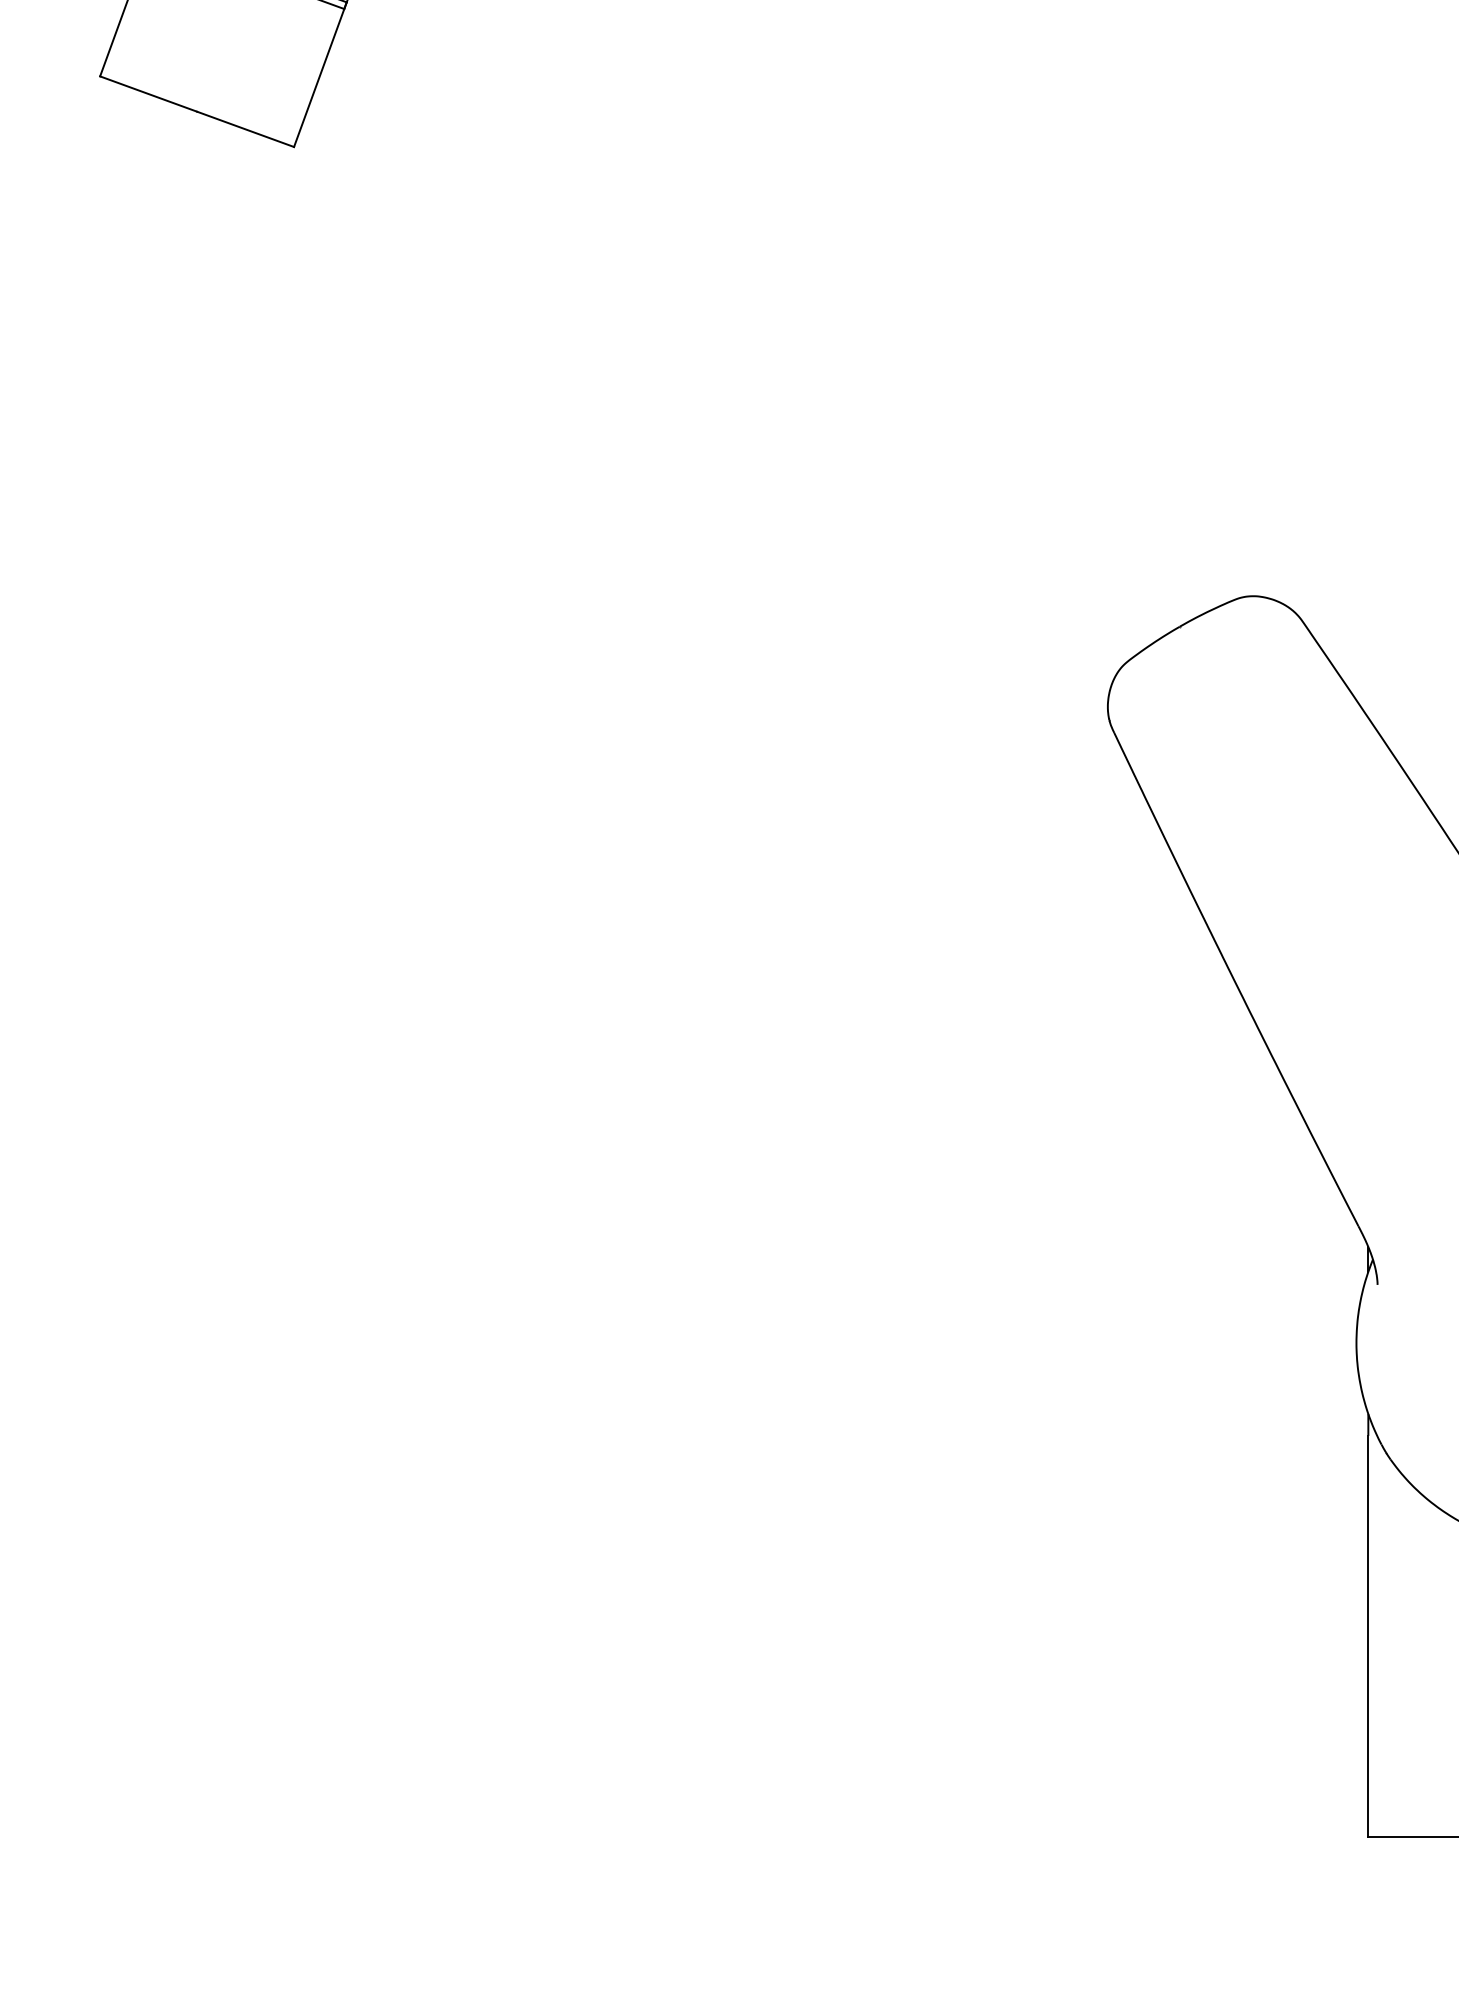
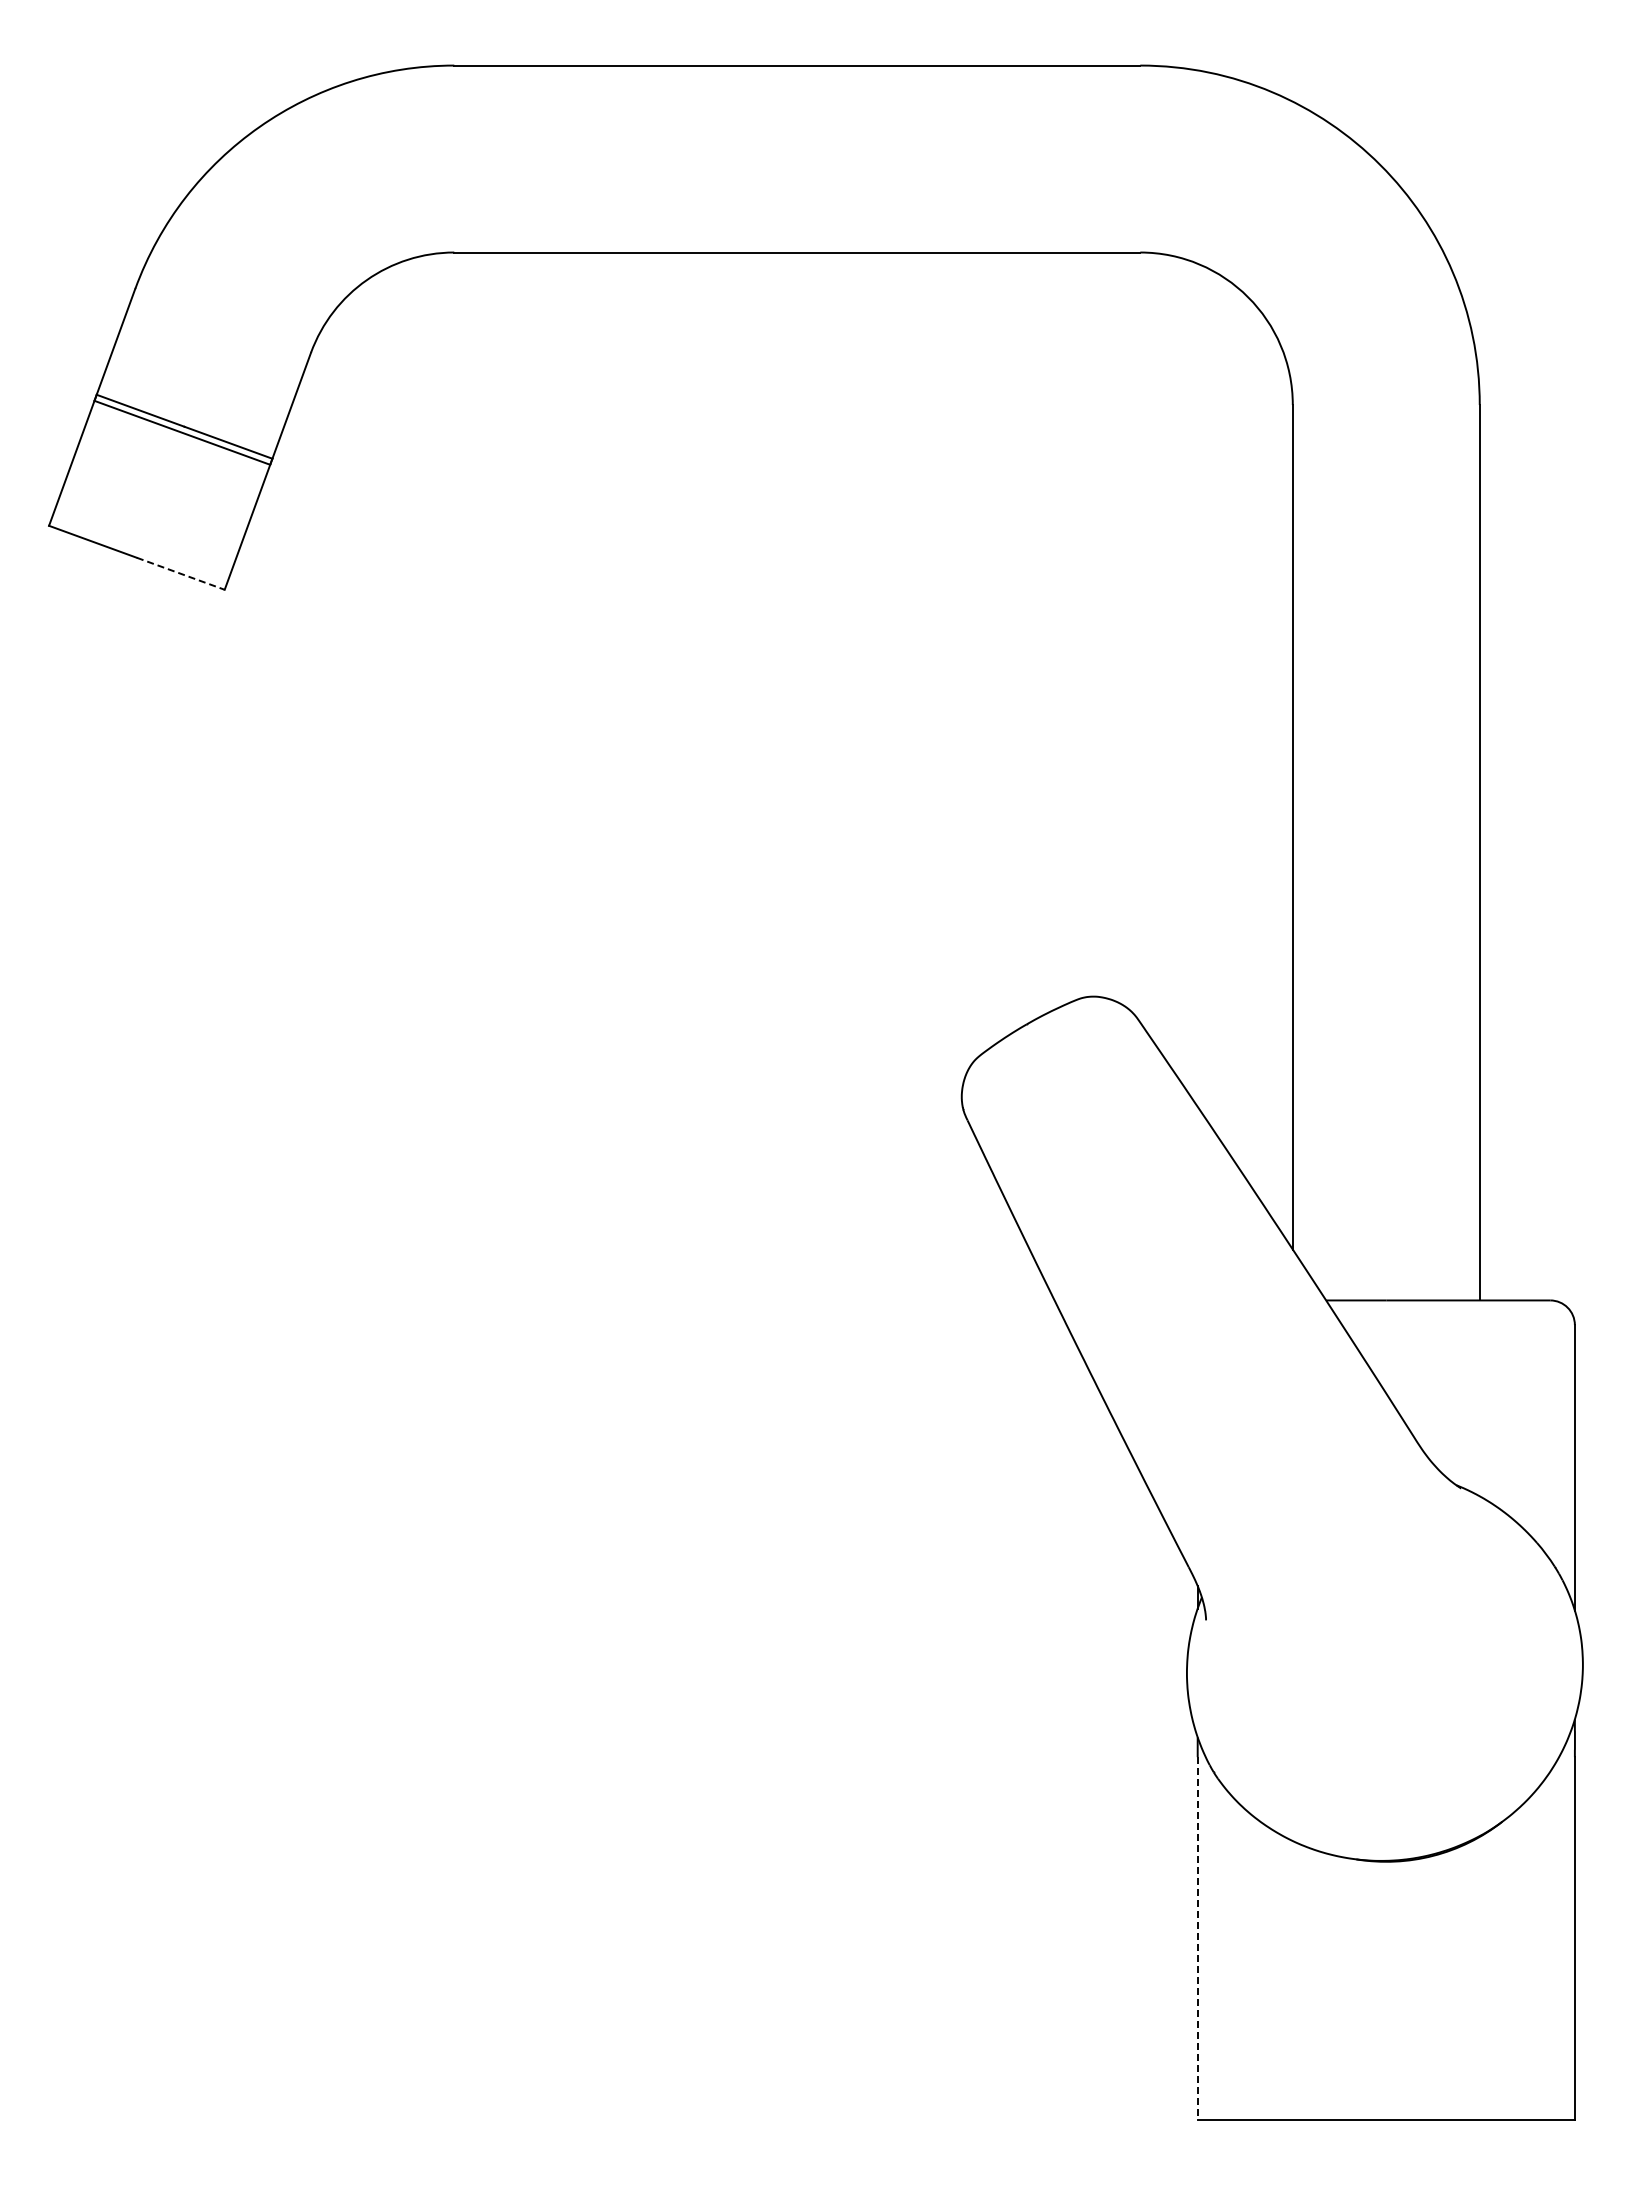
line: (245, 129) -> (180, 573), solid -> dashed
line: (1368, 1636) -> (1197, 1938), solid -> dashed

